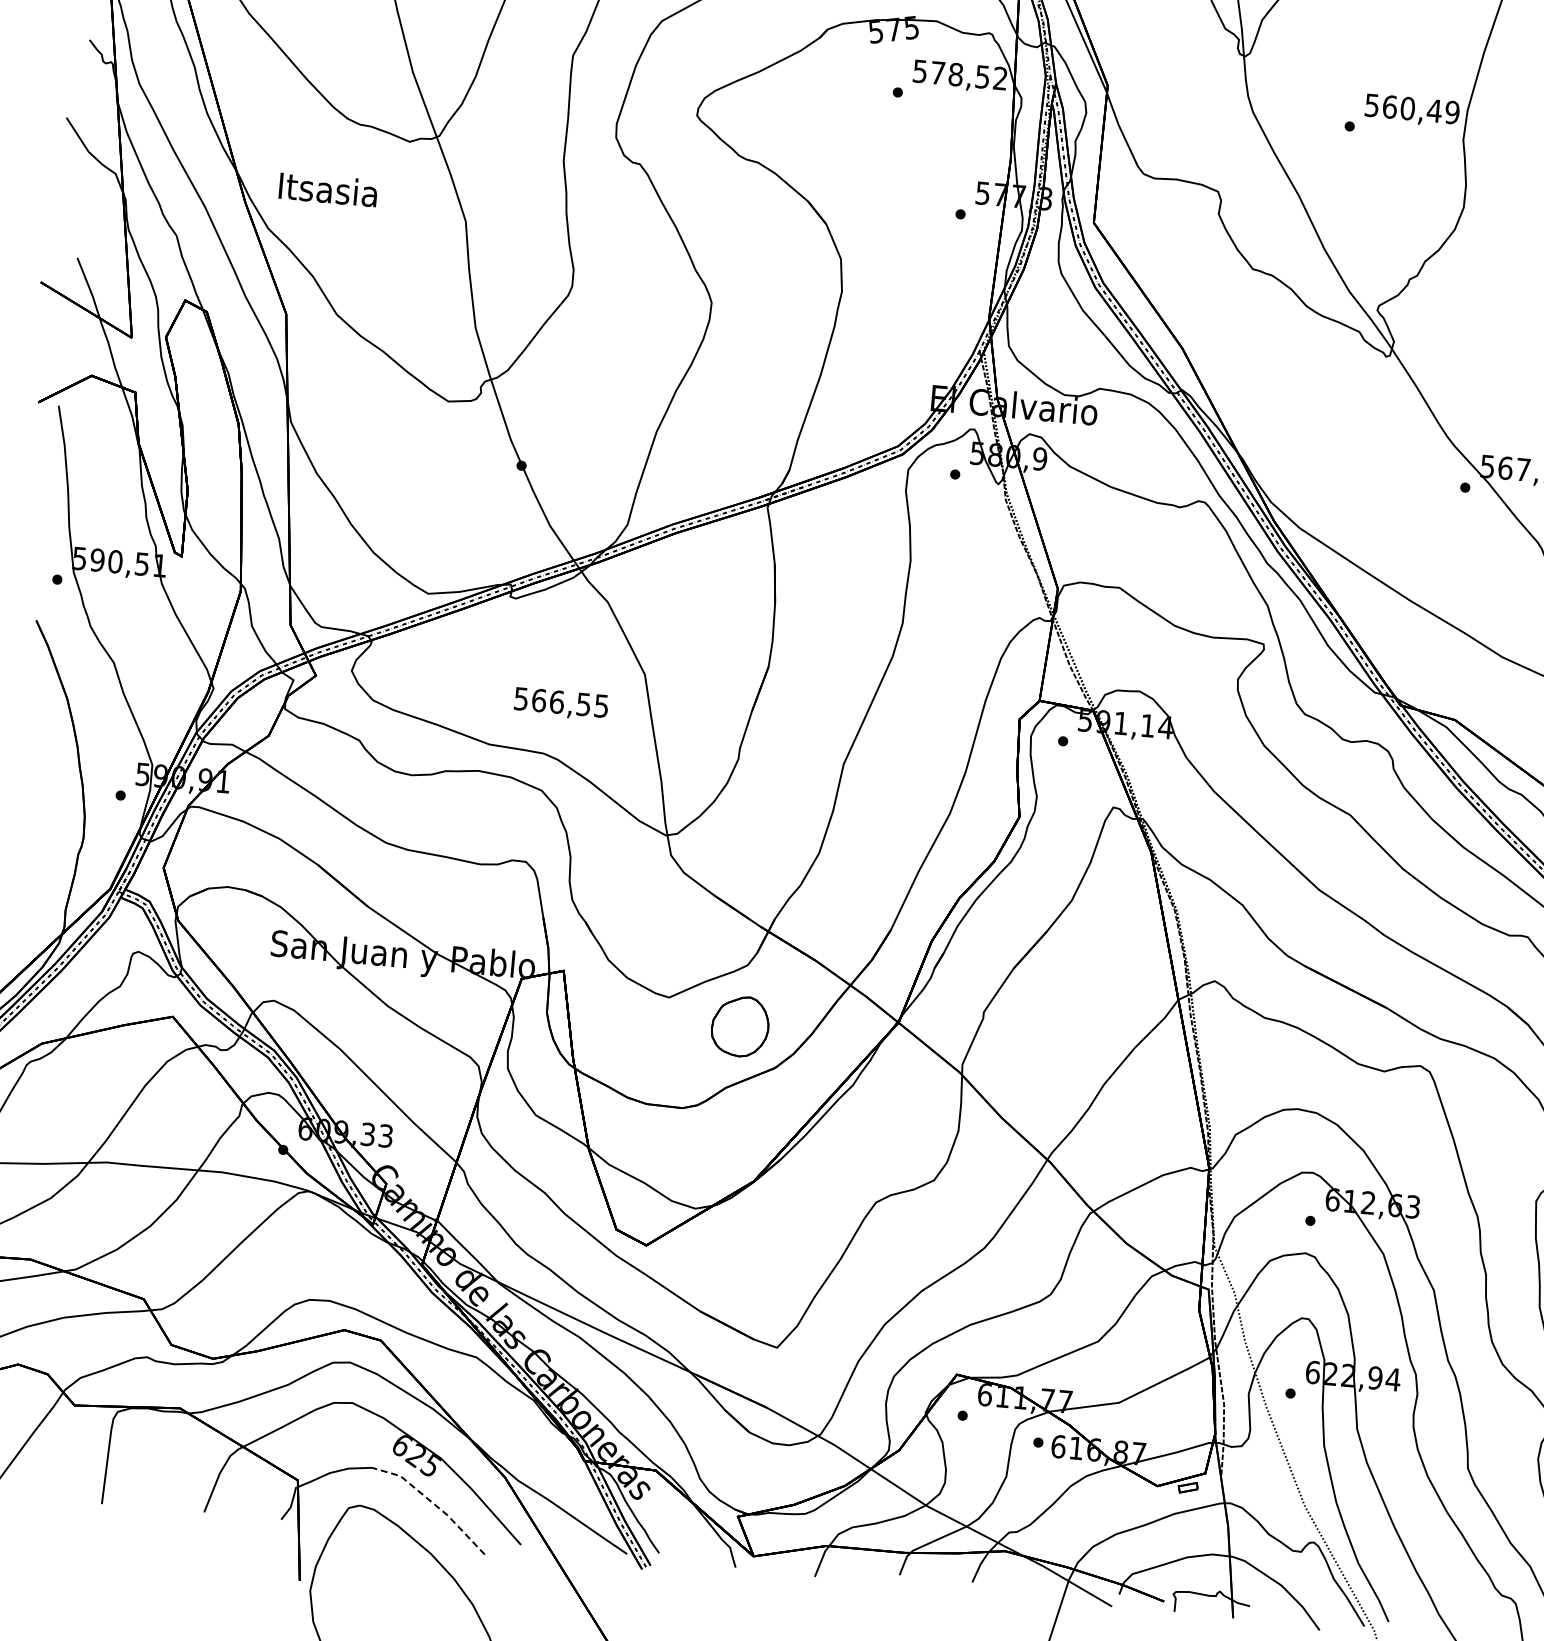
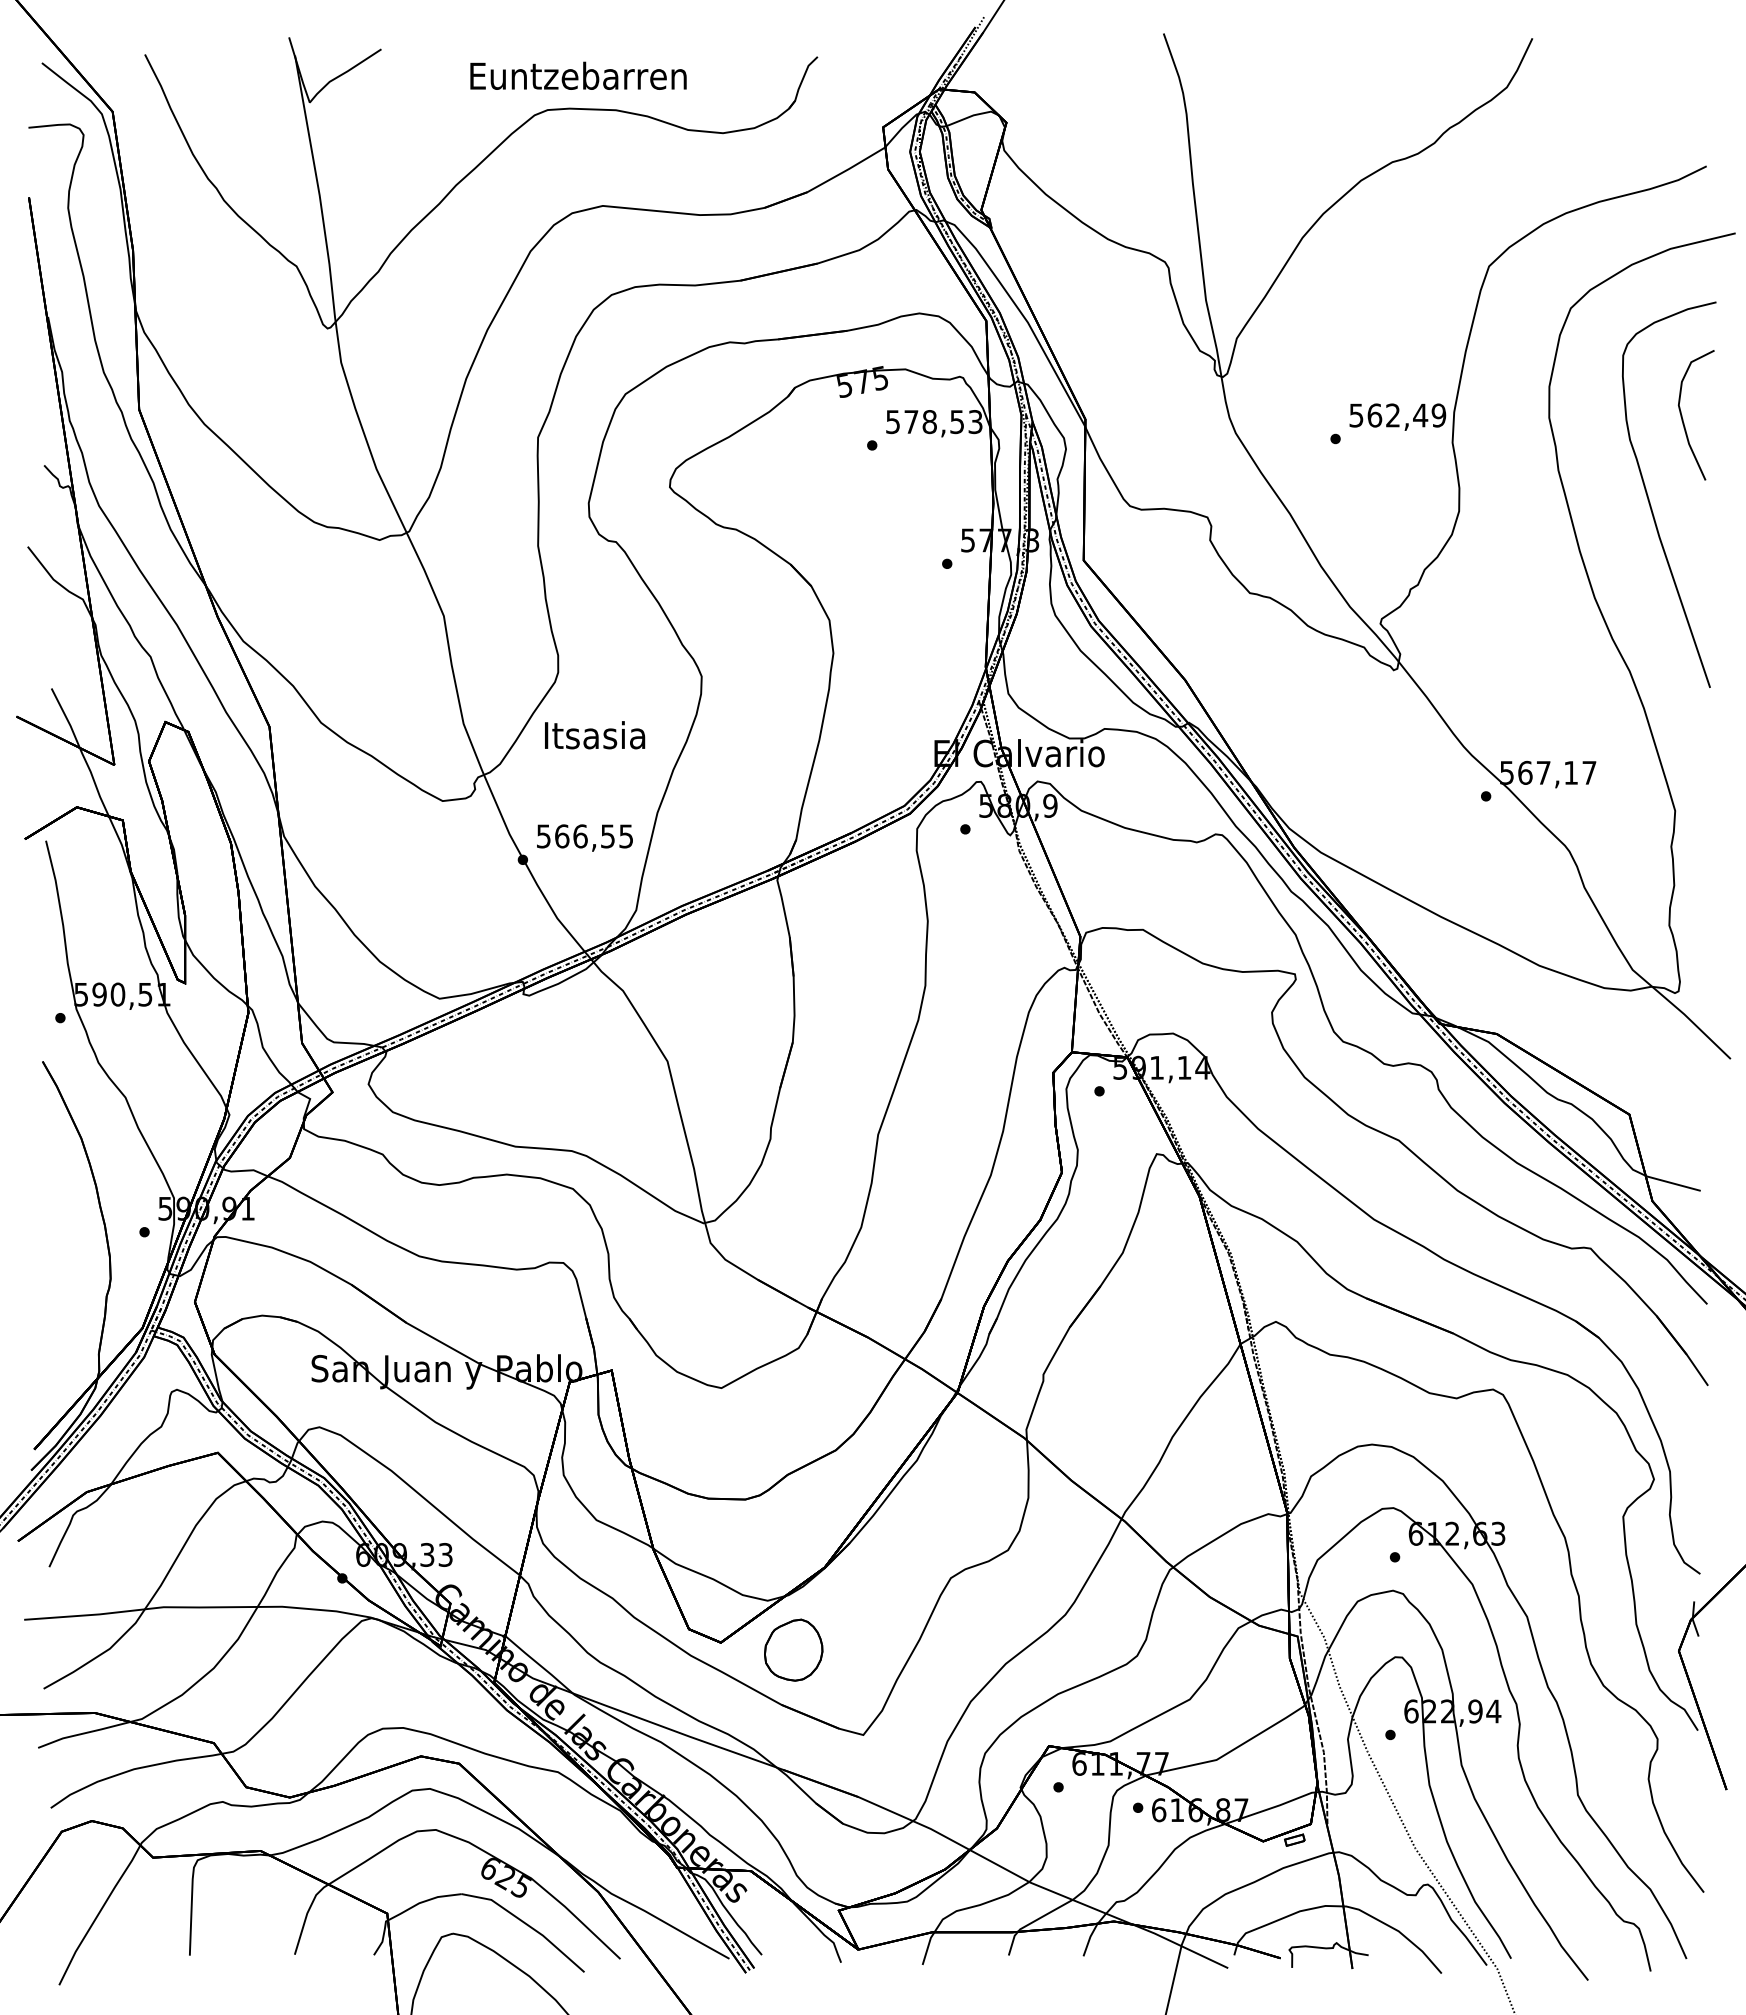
text: (1000, 79) -> (975, 422), 578,52 -> 578,53
text: (1408, 108) -> (1393, 415), 560,49 -> 562,49
text: (328, 189) -> (595, 735), moved
text: (560, 703) -> (584, 837), moved
part: (740, 1025) -> (793, 1649), moved
line: (433, 1503) -> (527, 1924), dashed -> solid

